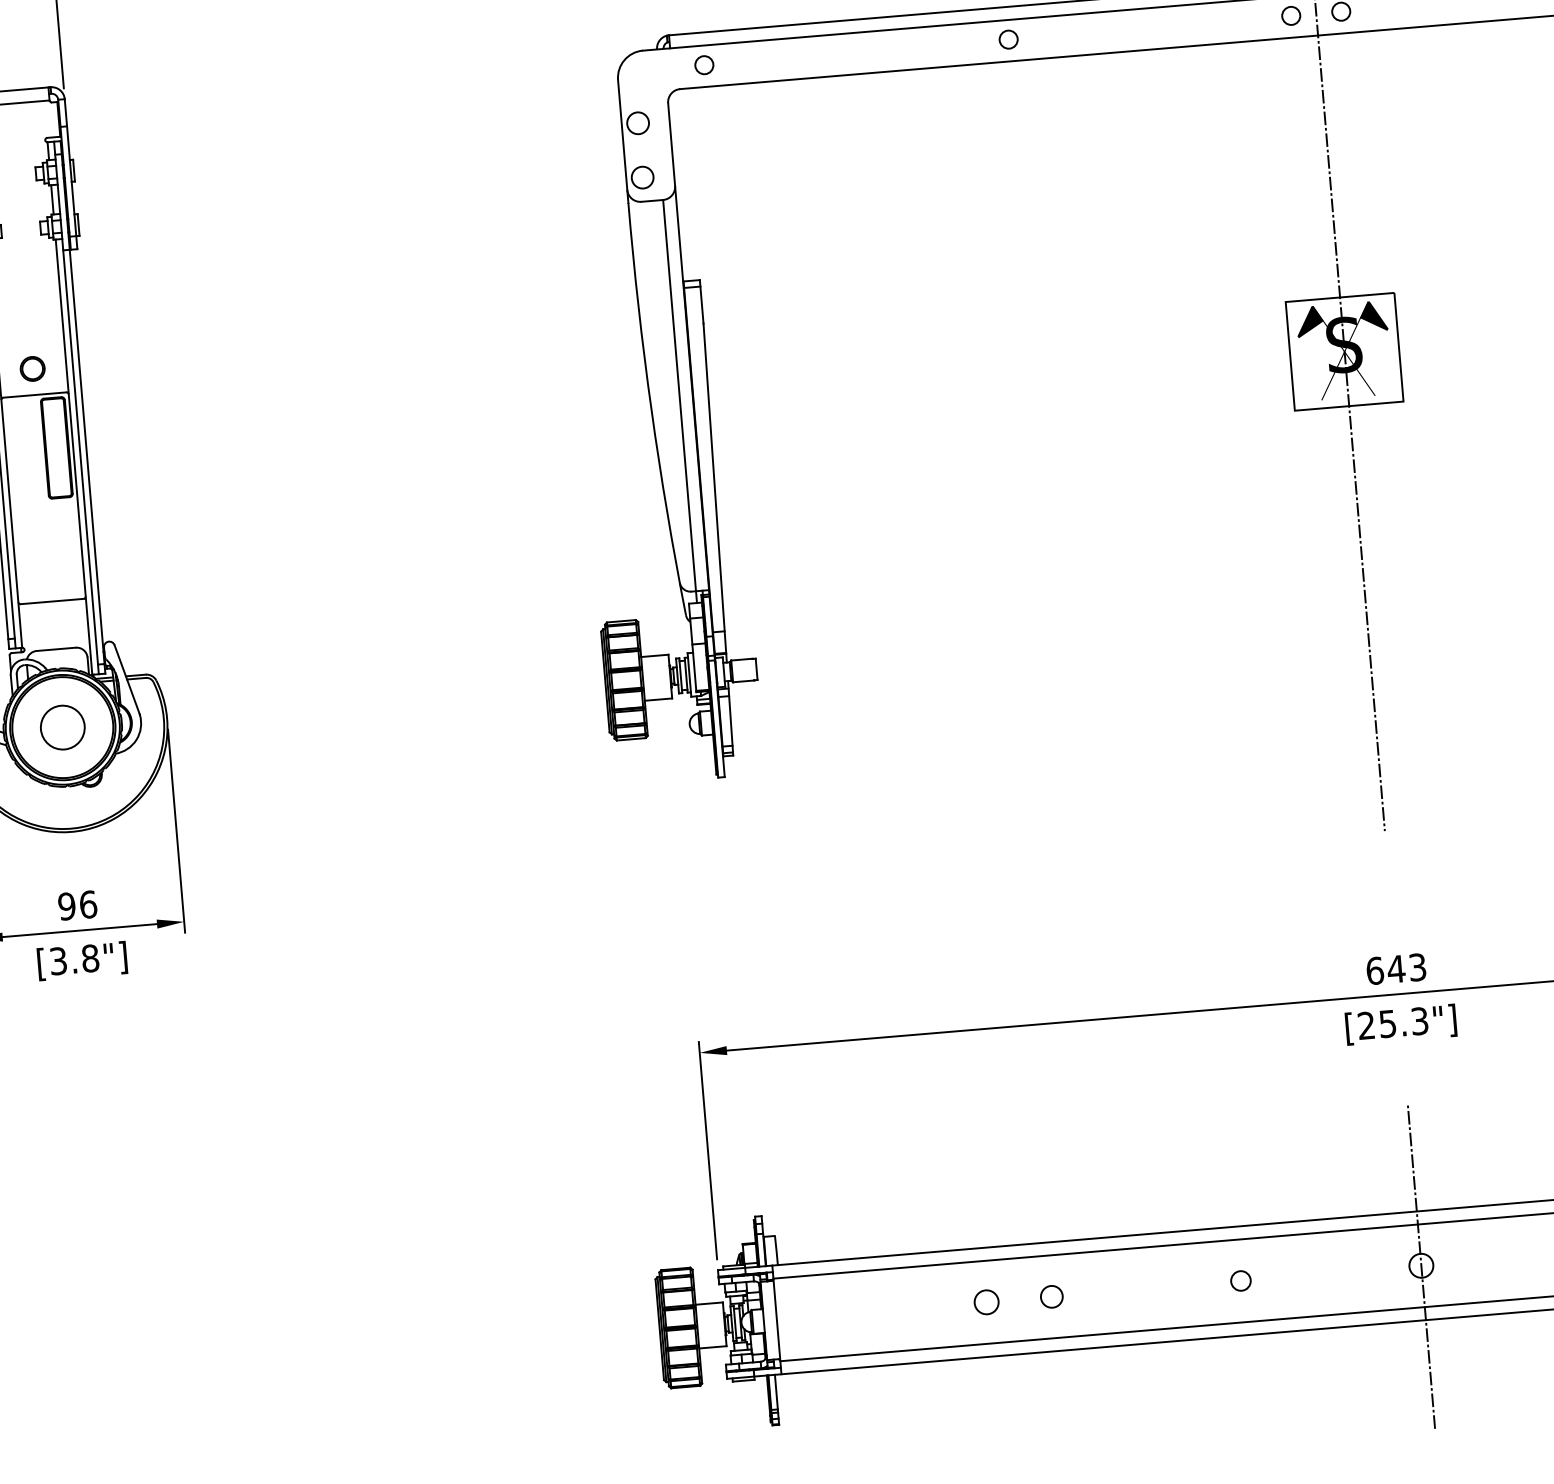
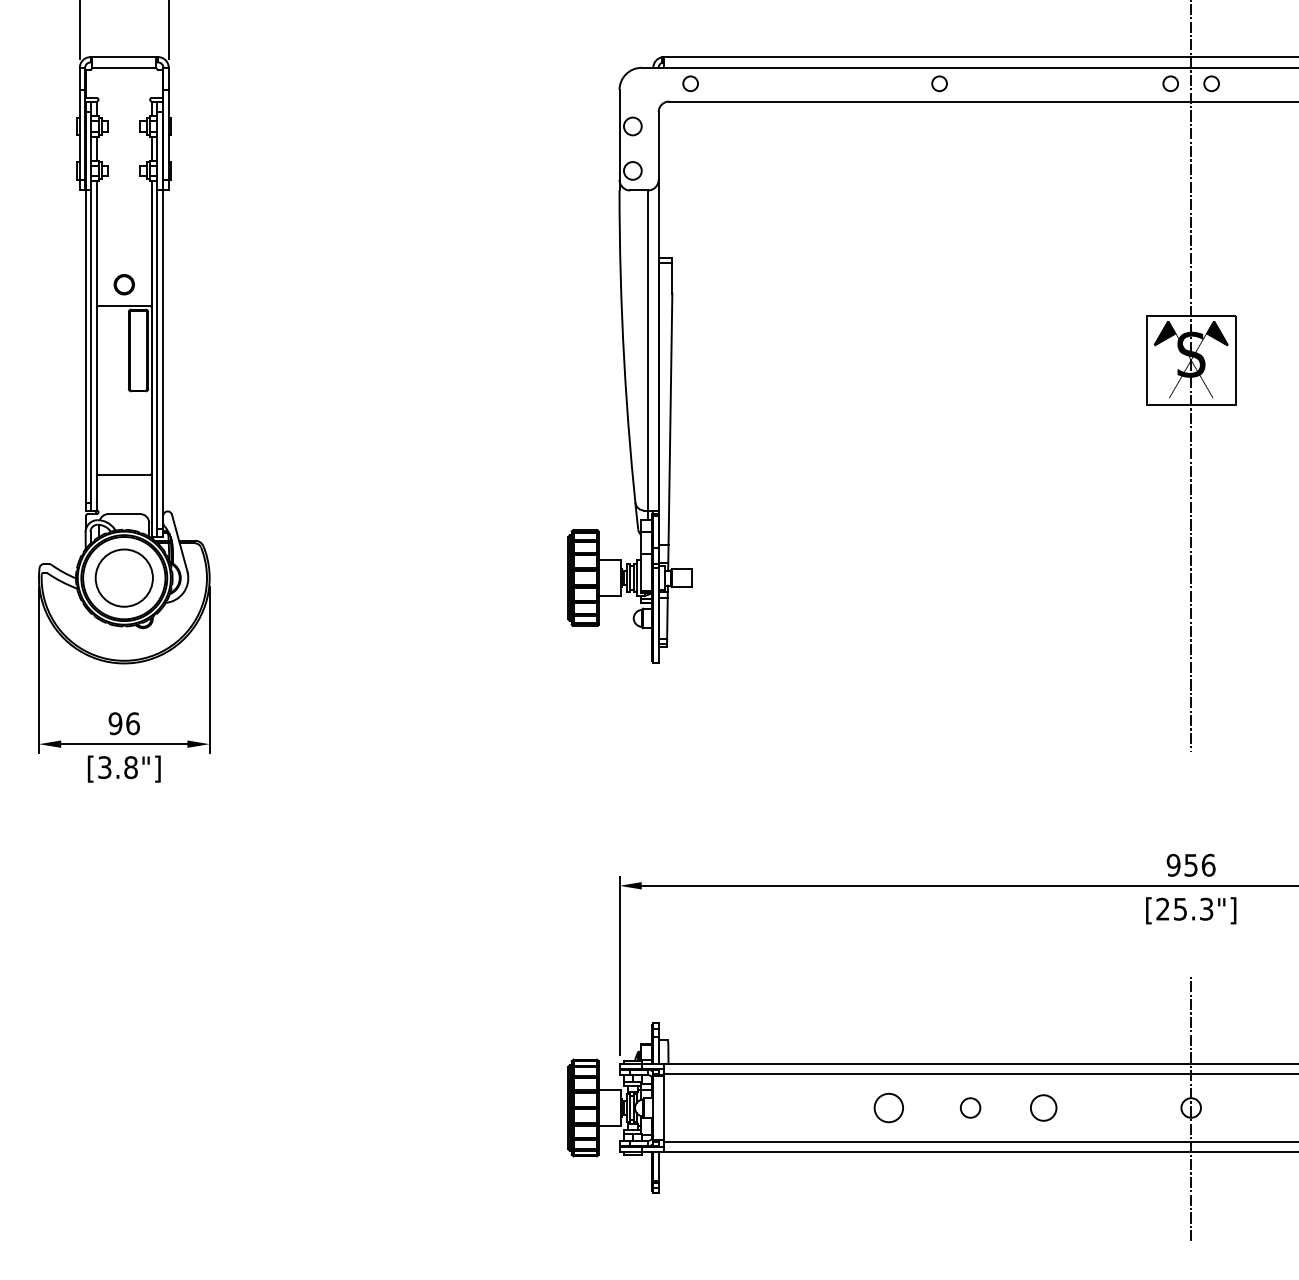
circle: (63, 728) -> (124, 578), size x1.6
text: (1395, 968) -> (1190, 864), 643 -> 956
circle: (1240, 1280) -> (1043, 1107), size x1.6
circle: (1051, 1296) -> (888, 1107), size x1.6
circle: (986, 1301) -> (970, 1107), moved

